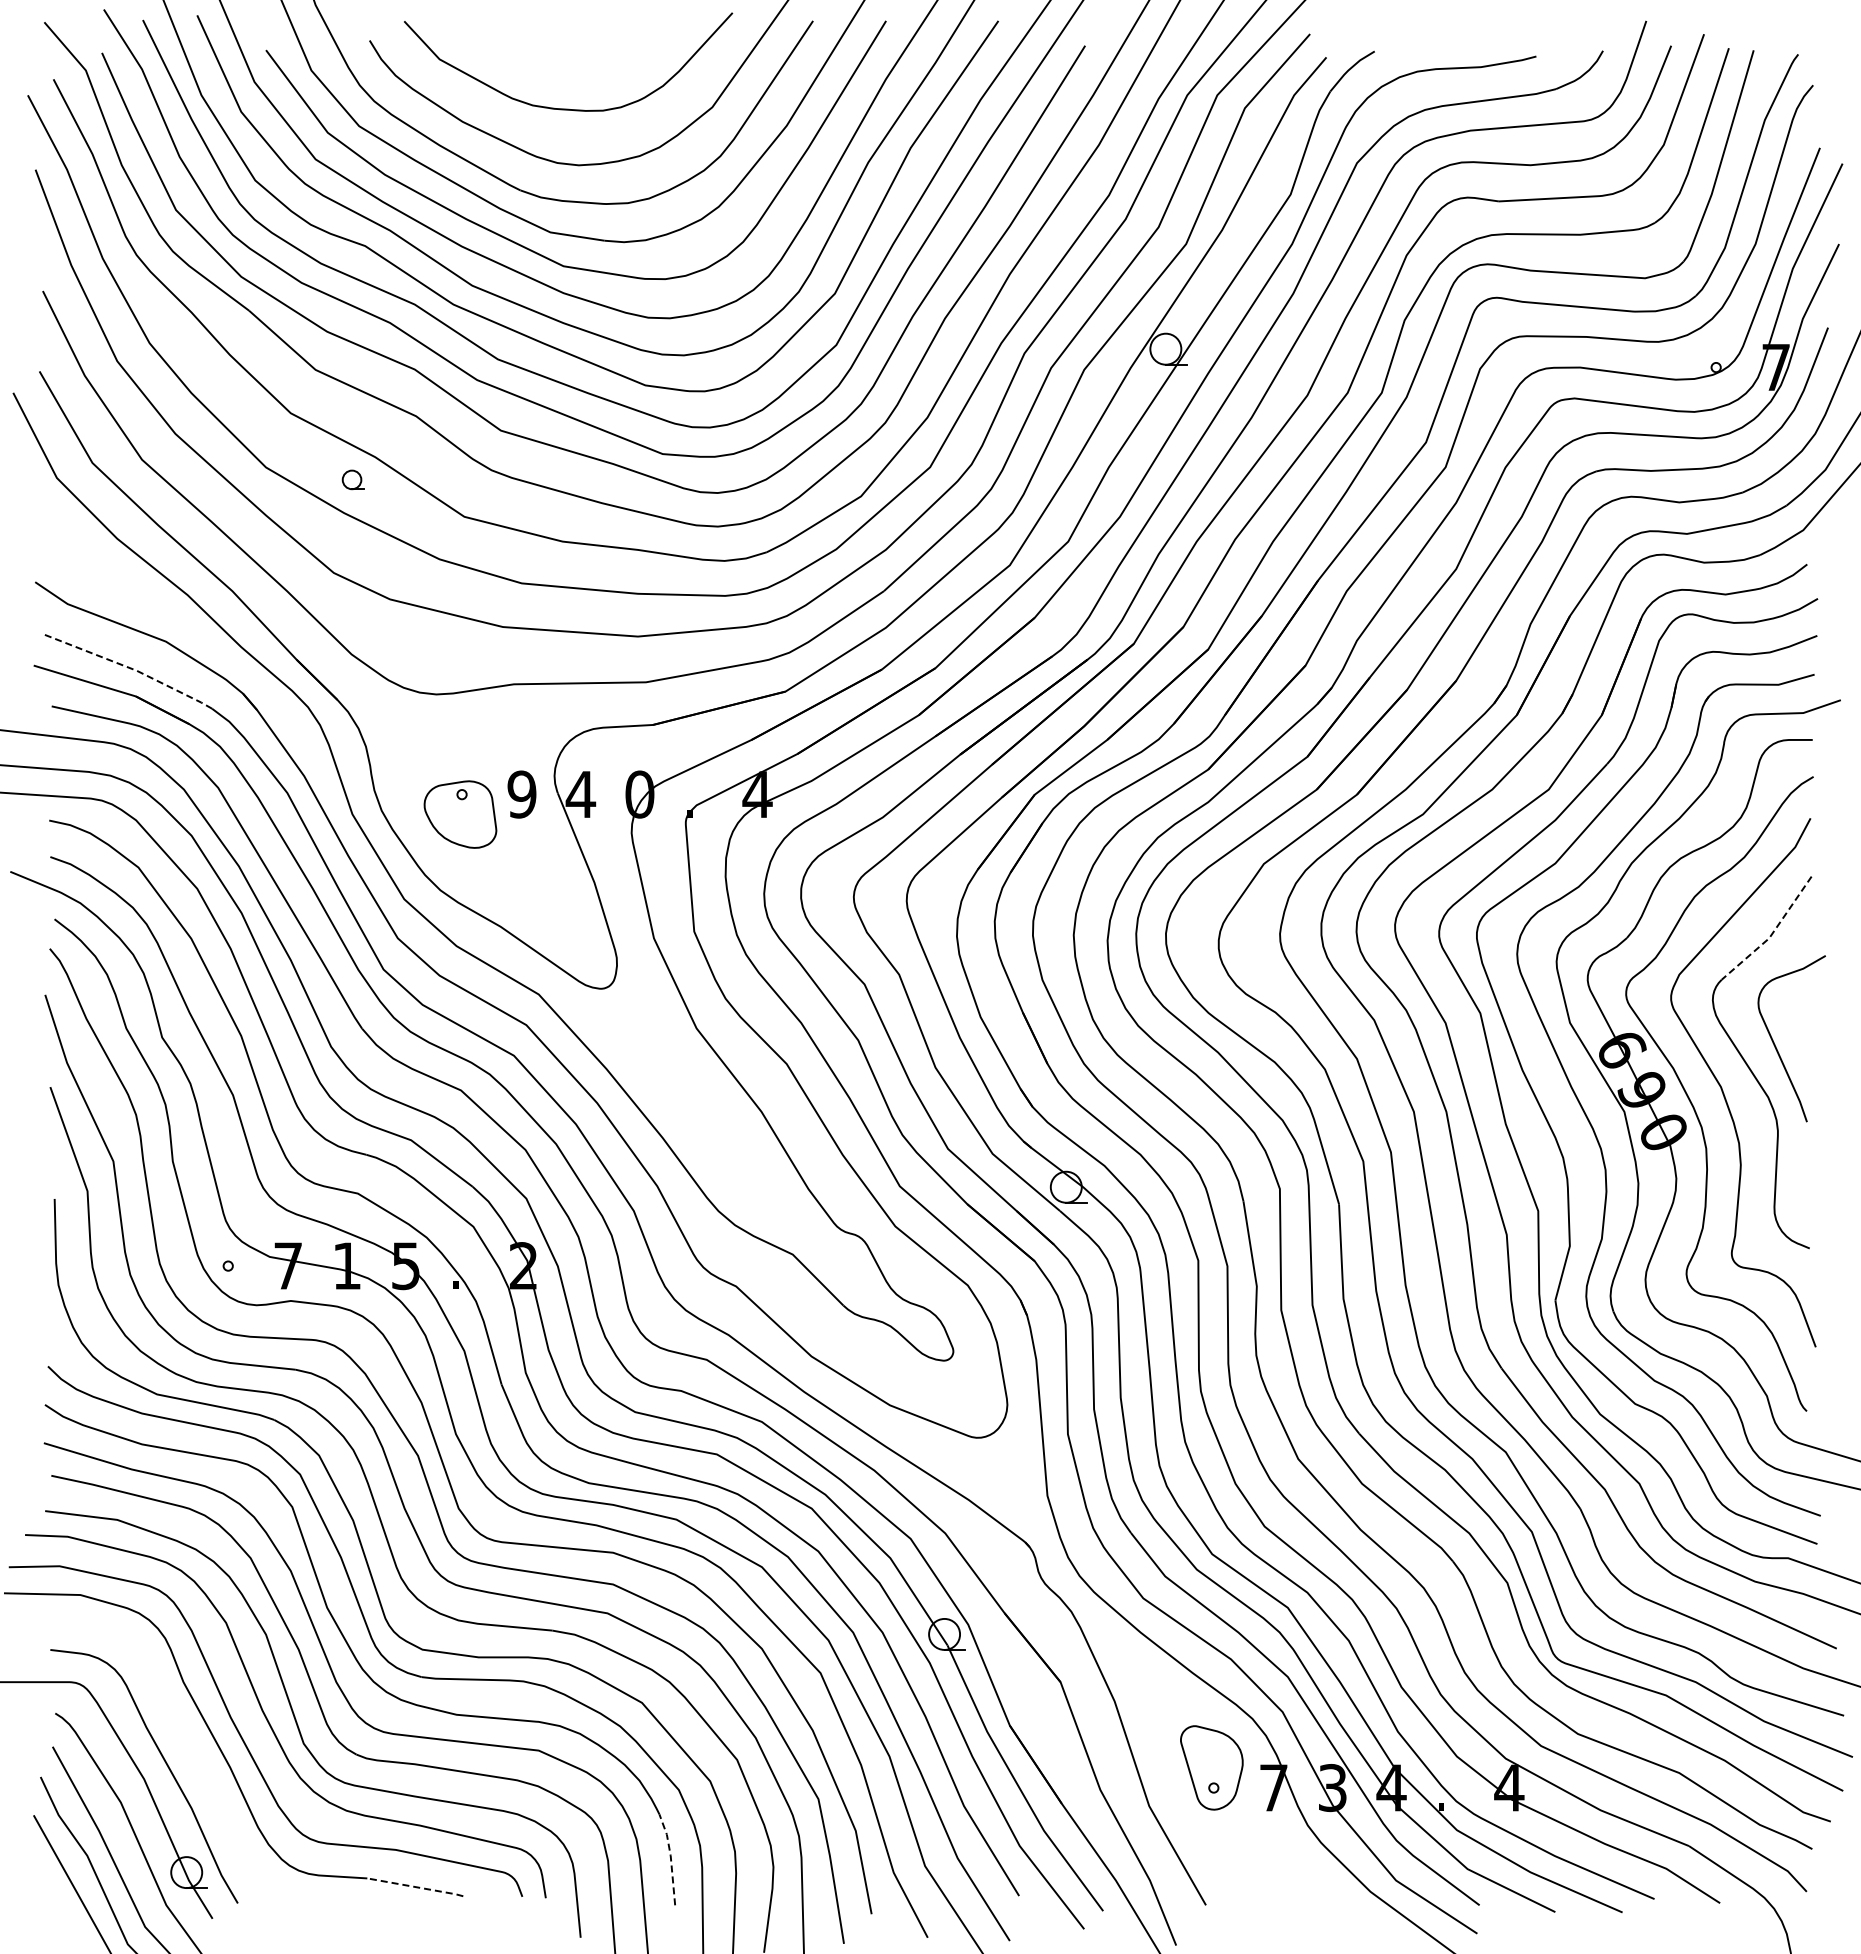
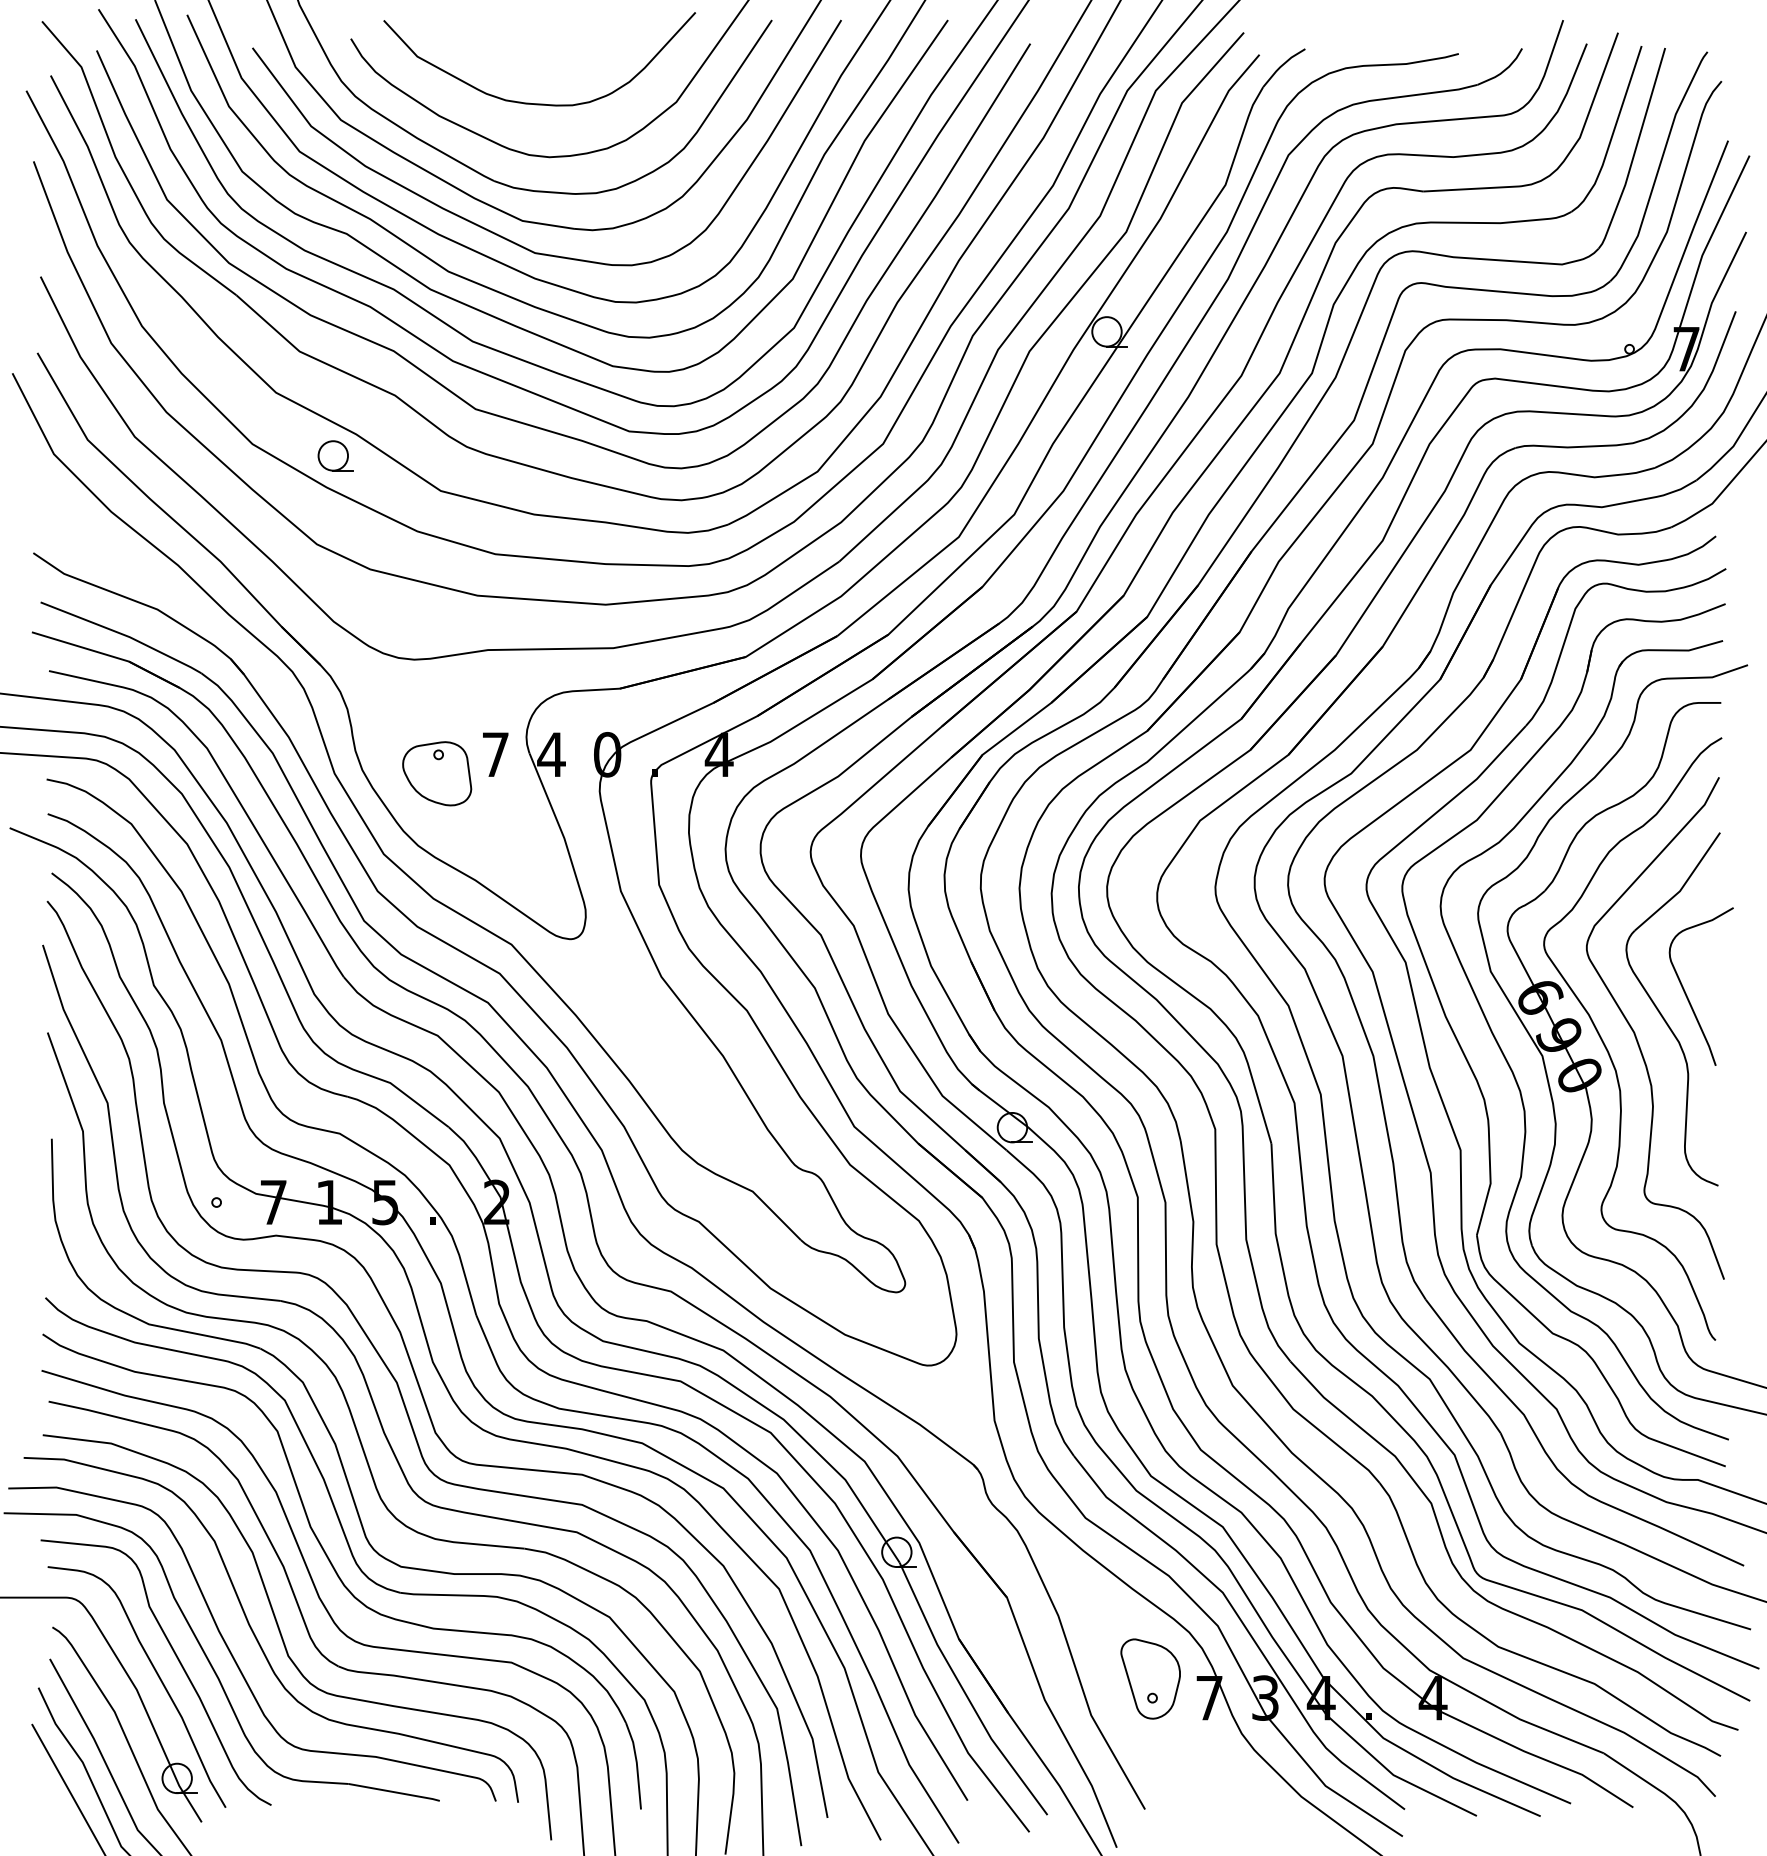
part: (353, 479) -> (335, 455), size x1.67
line: (130, 668) -> (123, 635), dashed -> solid
text: (521, 794) -> (495, 754), 9 -> 7
line: (1772, 934) -> (1683, 887), dashed -> solid
curve: (188, 1750) -> (178, 1662), added
line: (670, 1857) -> (636, 1764), dashed -> solid
line: (415, 1887) -> (394, 1792), dashed -> solid

